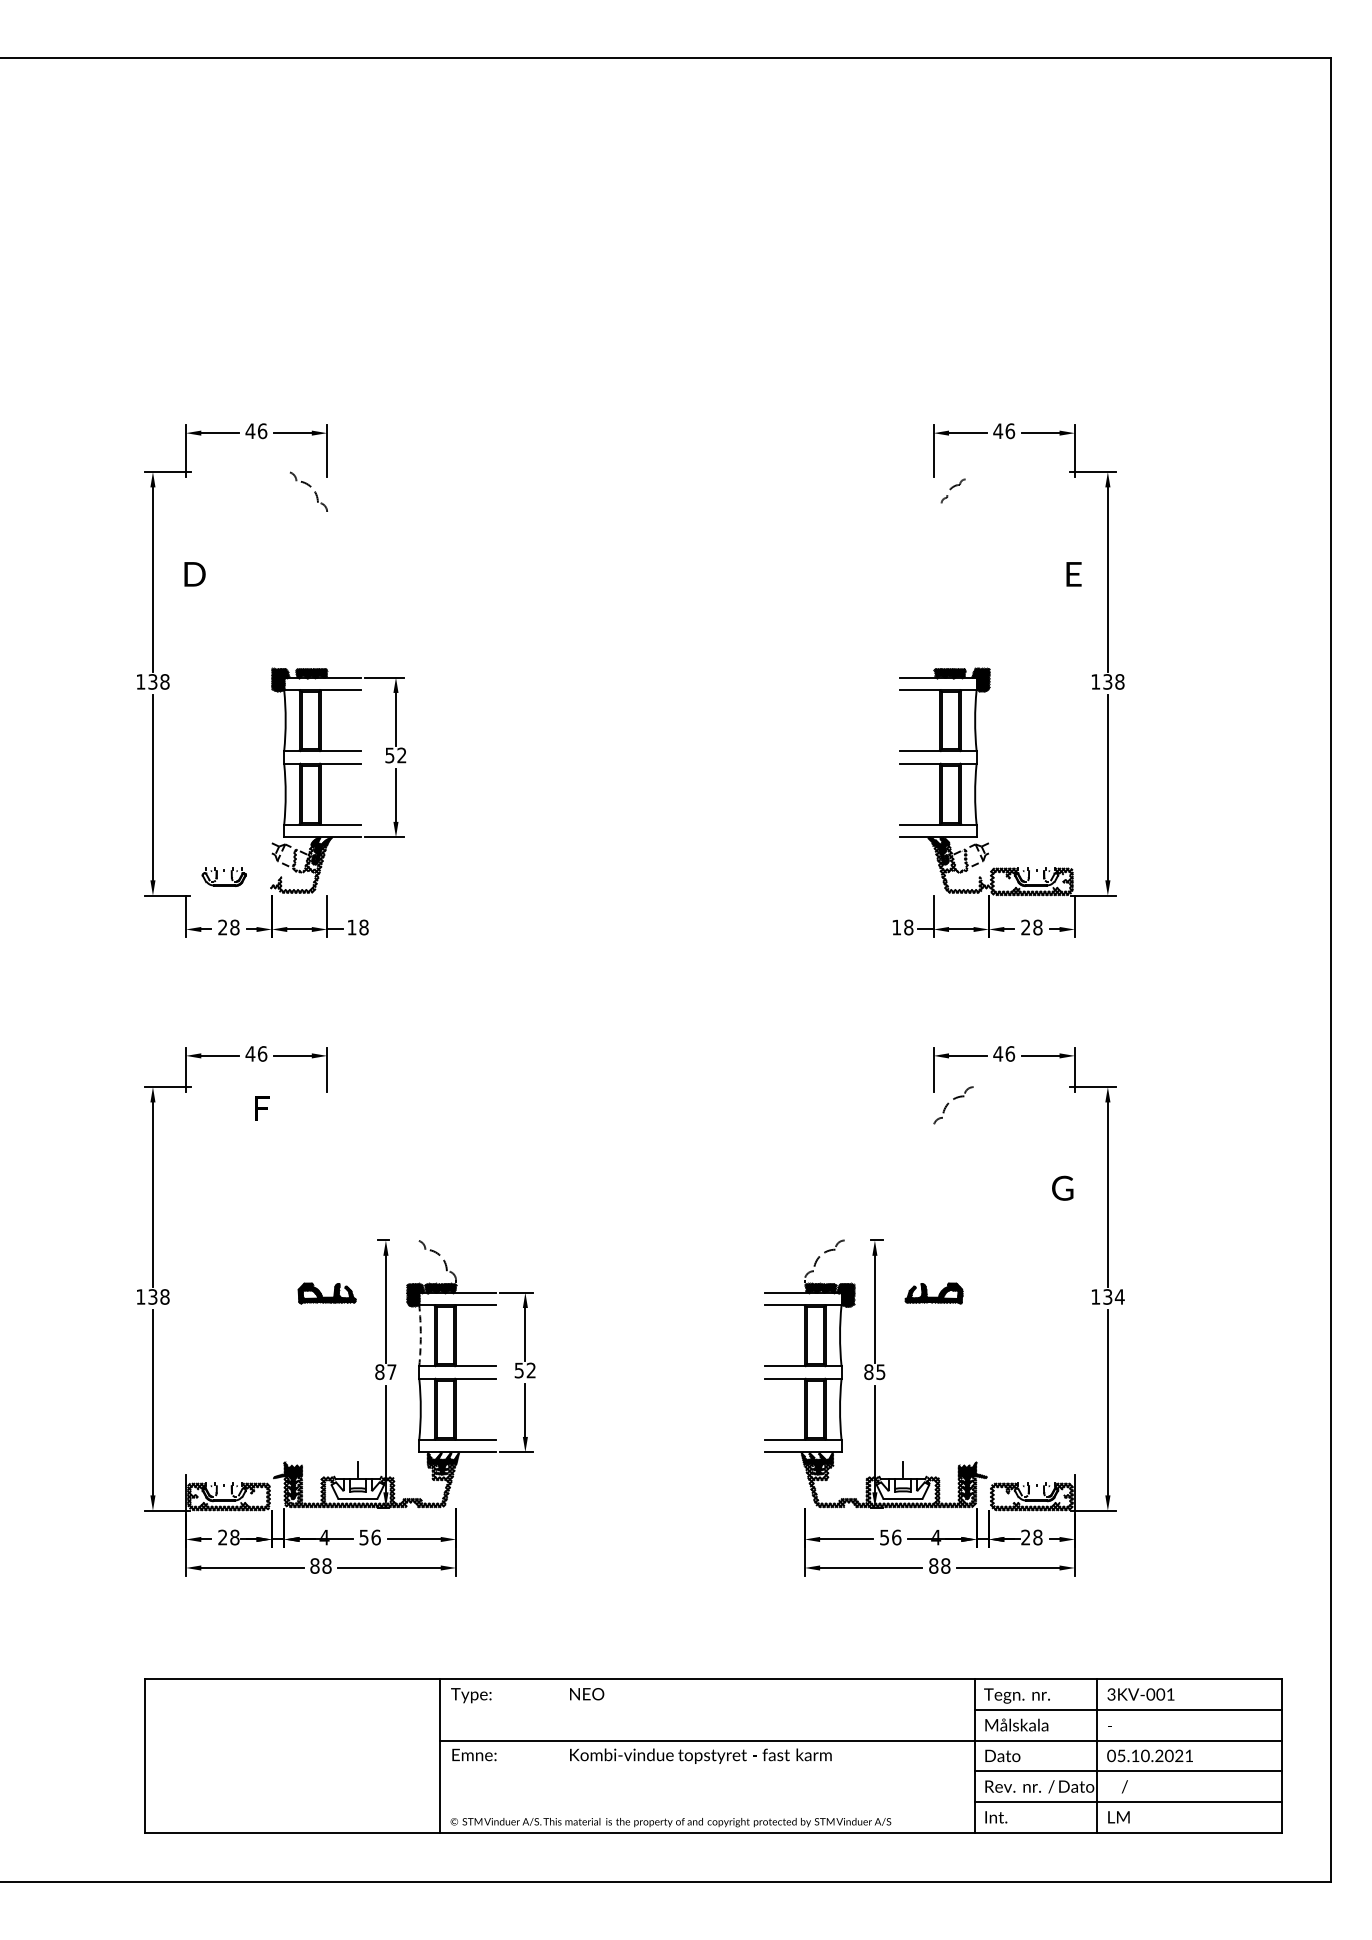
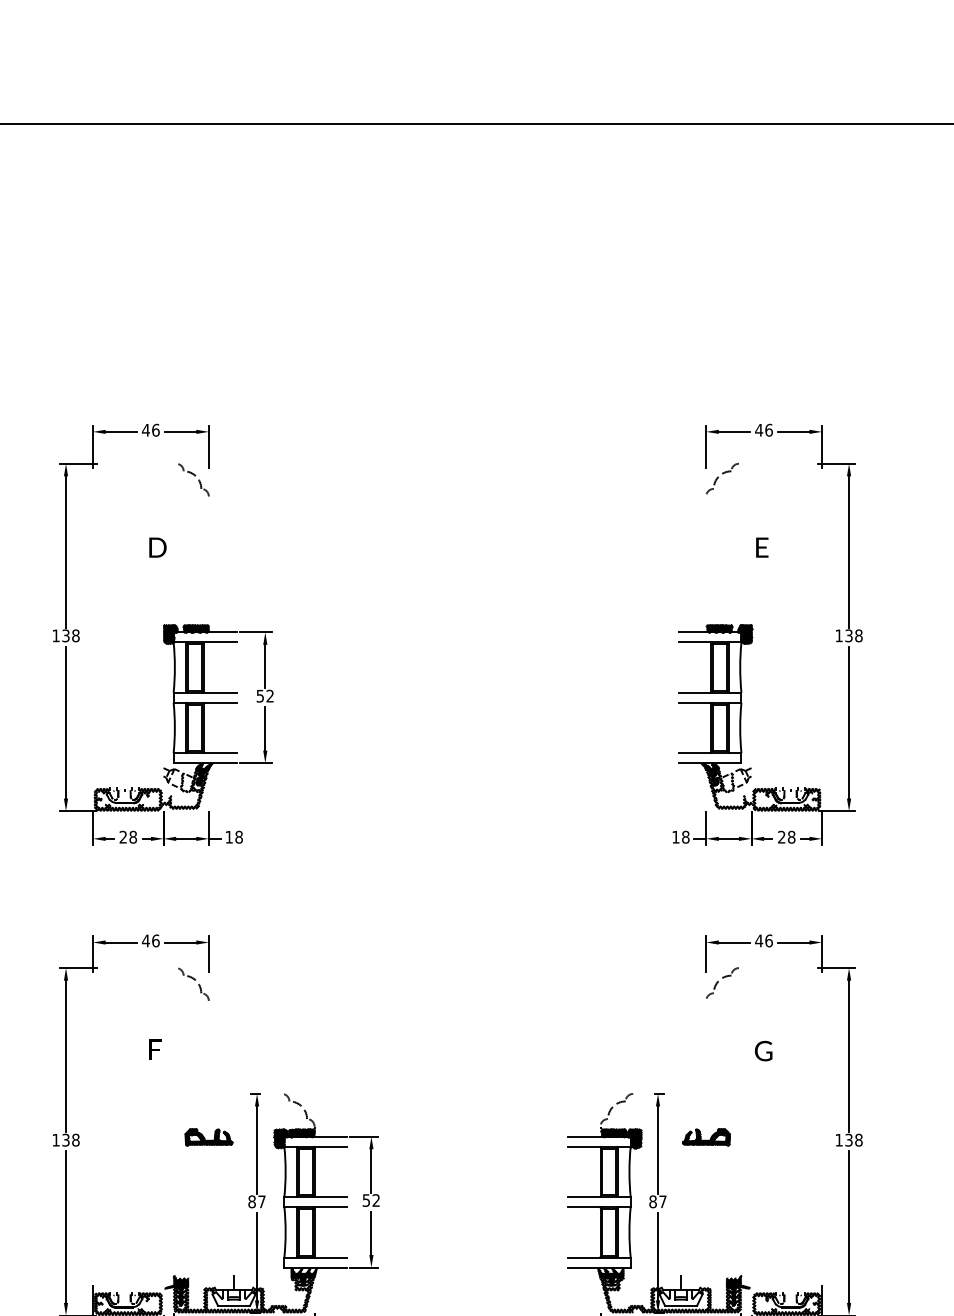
part: (953, 490) -> (722, 478), size x1.67
text: (194, 574) -> (157, 547), moved
text: (1073, 574) -> (761, 547), moved
hatch: (228, 881) -> (127, 799), added
part: (308, 1106) -> (193, 984), added
text: (262, 1108) -> (155, 1049), moved
text: (1062, 1187) -> (763, 1050), moved
text: (1119, 1296) -> (858, 1139), 134 -> 138
arc: (420, 1335) -> (285, 1171), dashed -> solid
text: (880, 1372) -> (662, 1202), 85 -> 87

